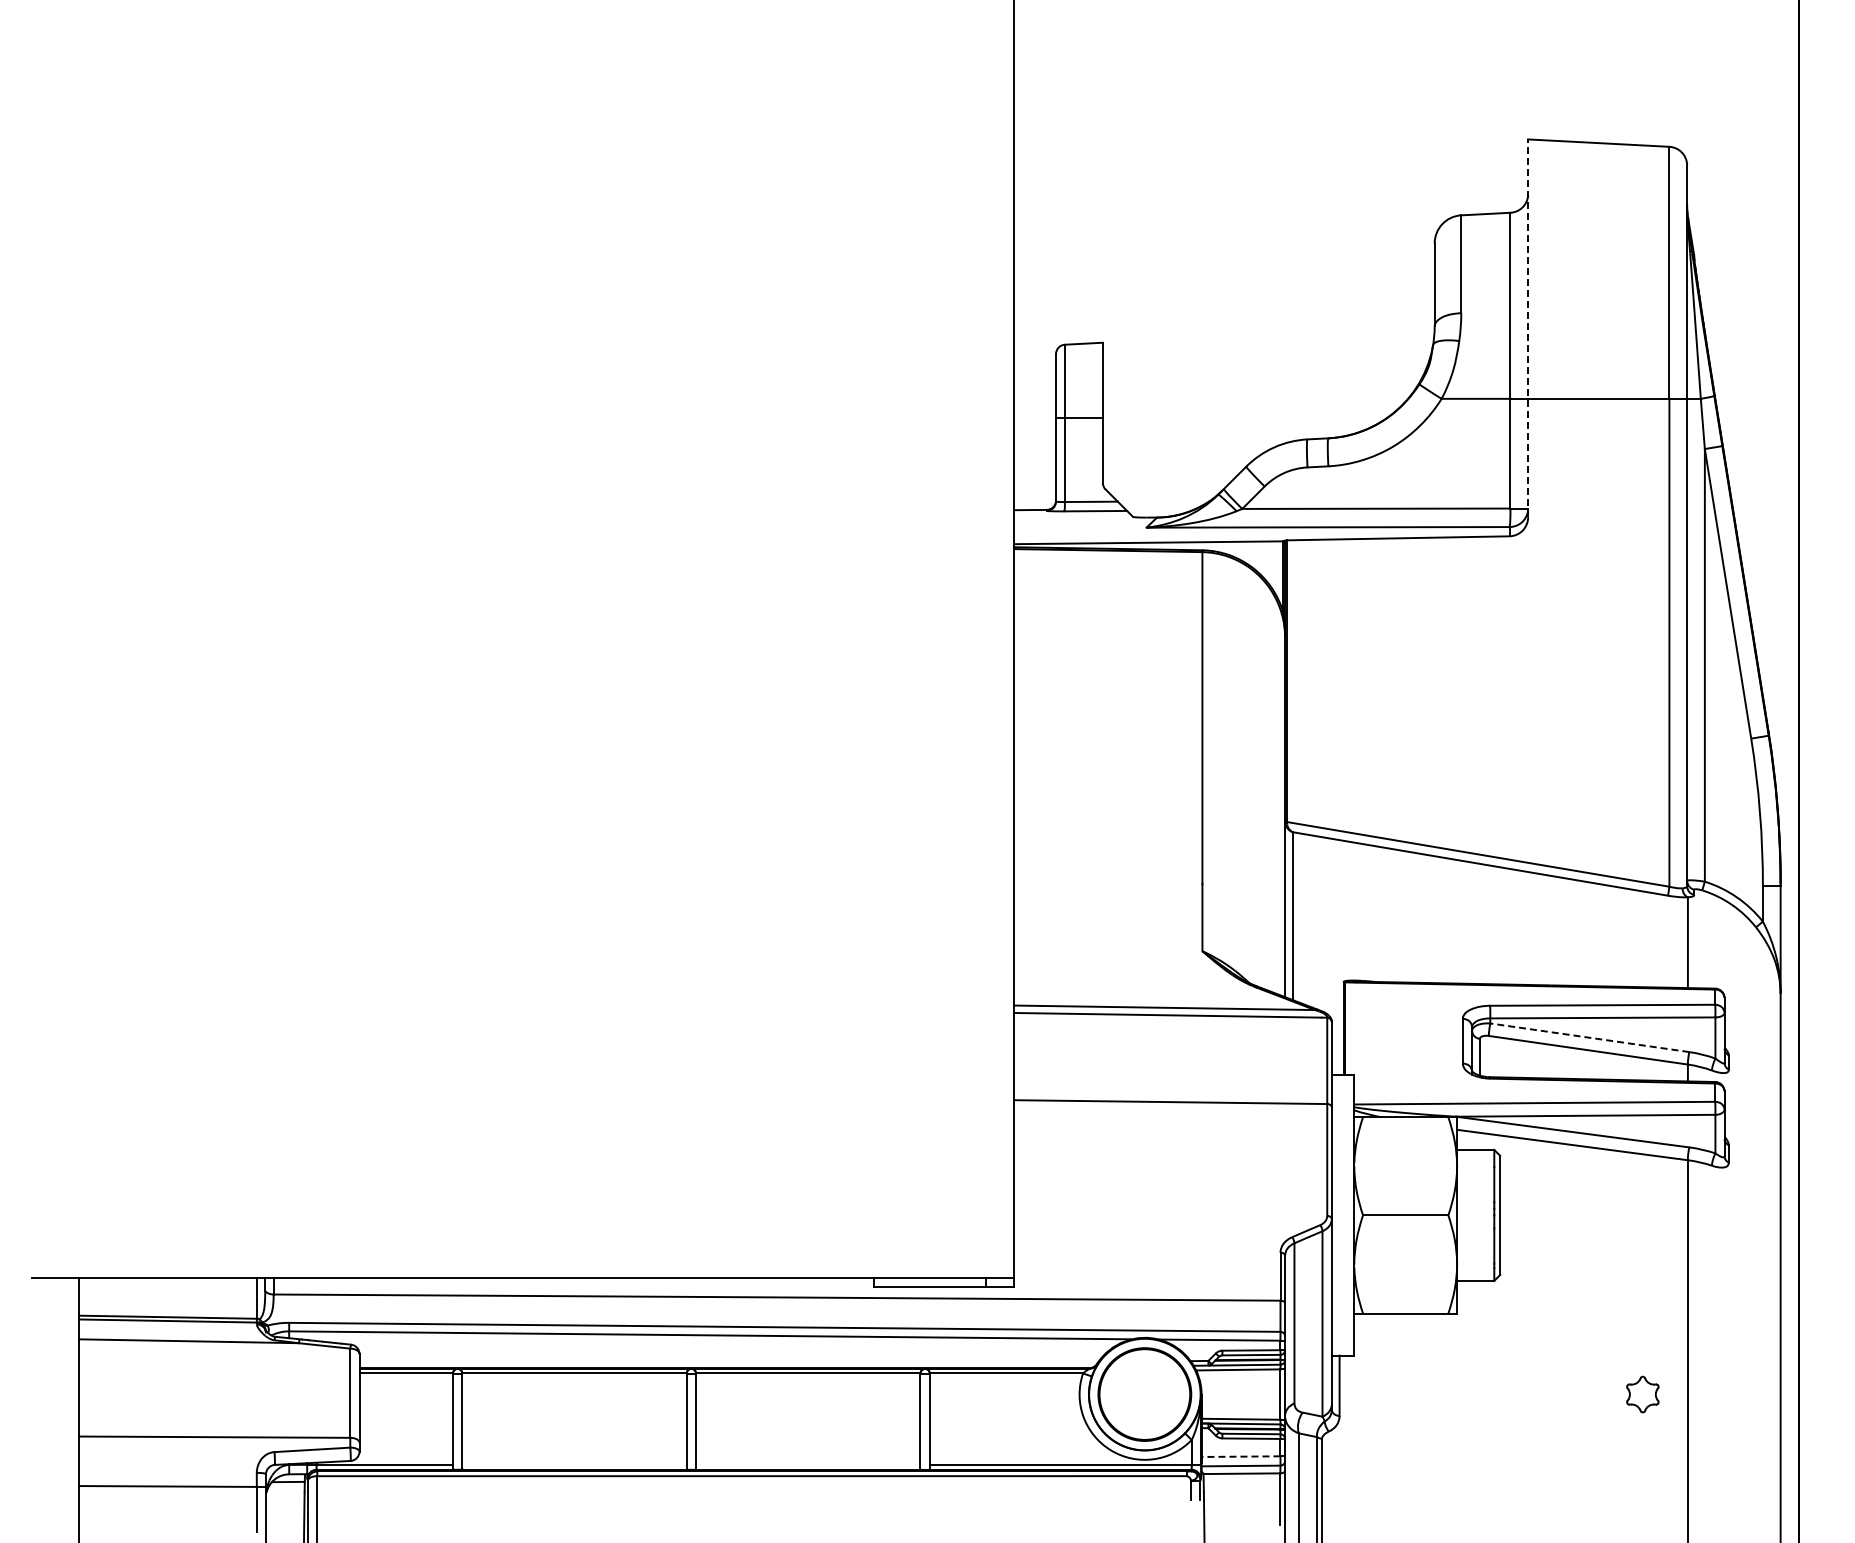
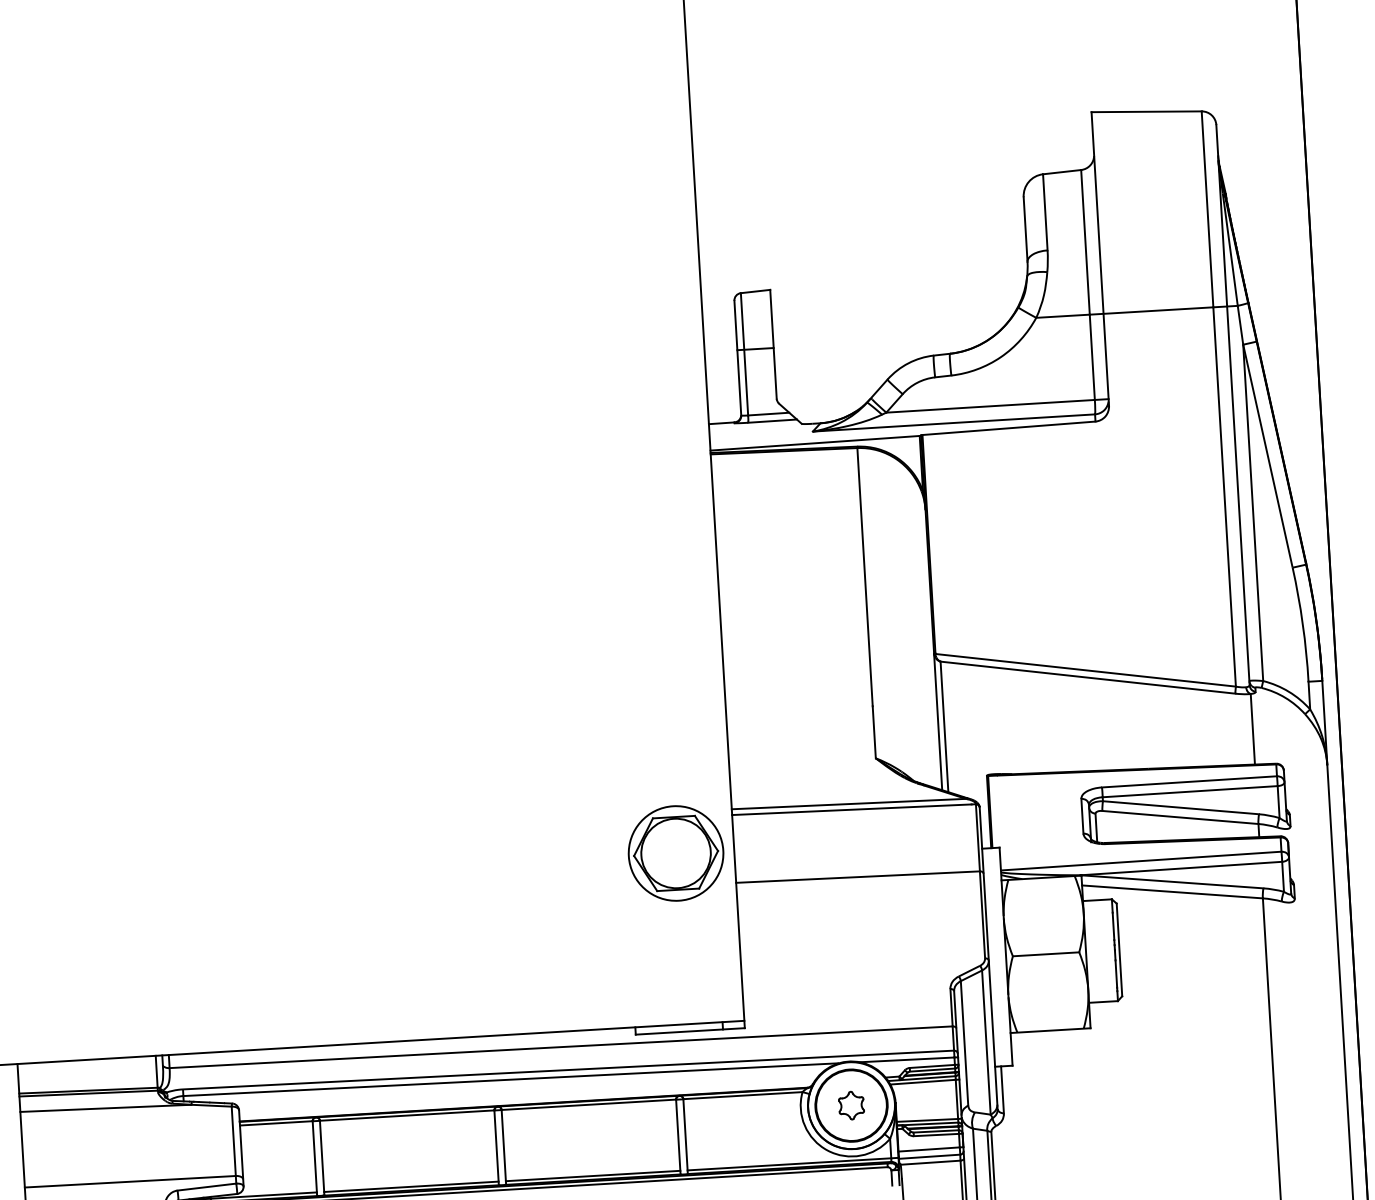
line: (1528, 328) -> (1100, 259), dashed -> solid
line: (1589, 1037) -> (1180, 807), dashed -> solid
part: (938, 1057) -> (675, 853), added
part: (1642, 1394) -> (851, 1105), moved
line: (1240, 1456) -> (928, 1149), dashed -> solid
line: (574, 1465) -> (411, 1187), added
line: (808, 1465) -> (593, 1176), added

